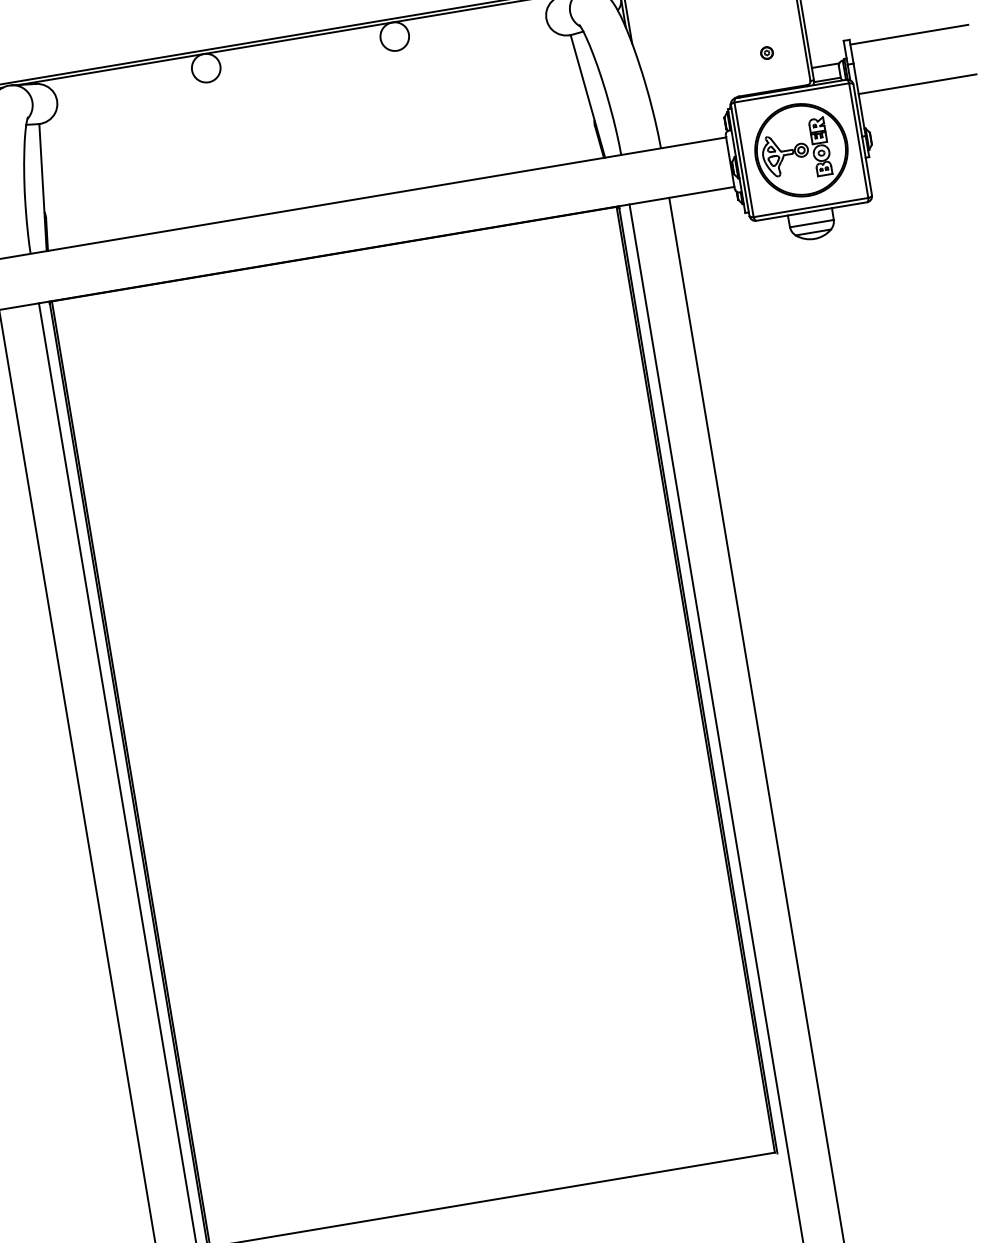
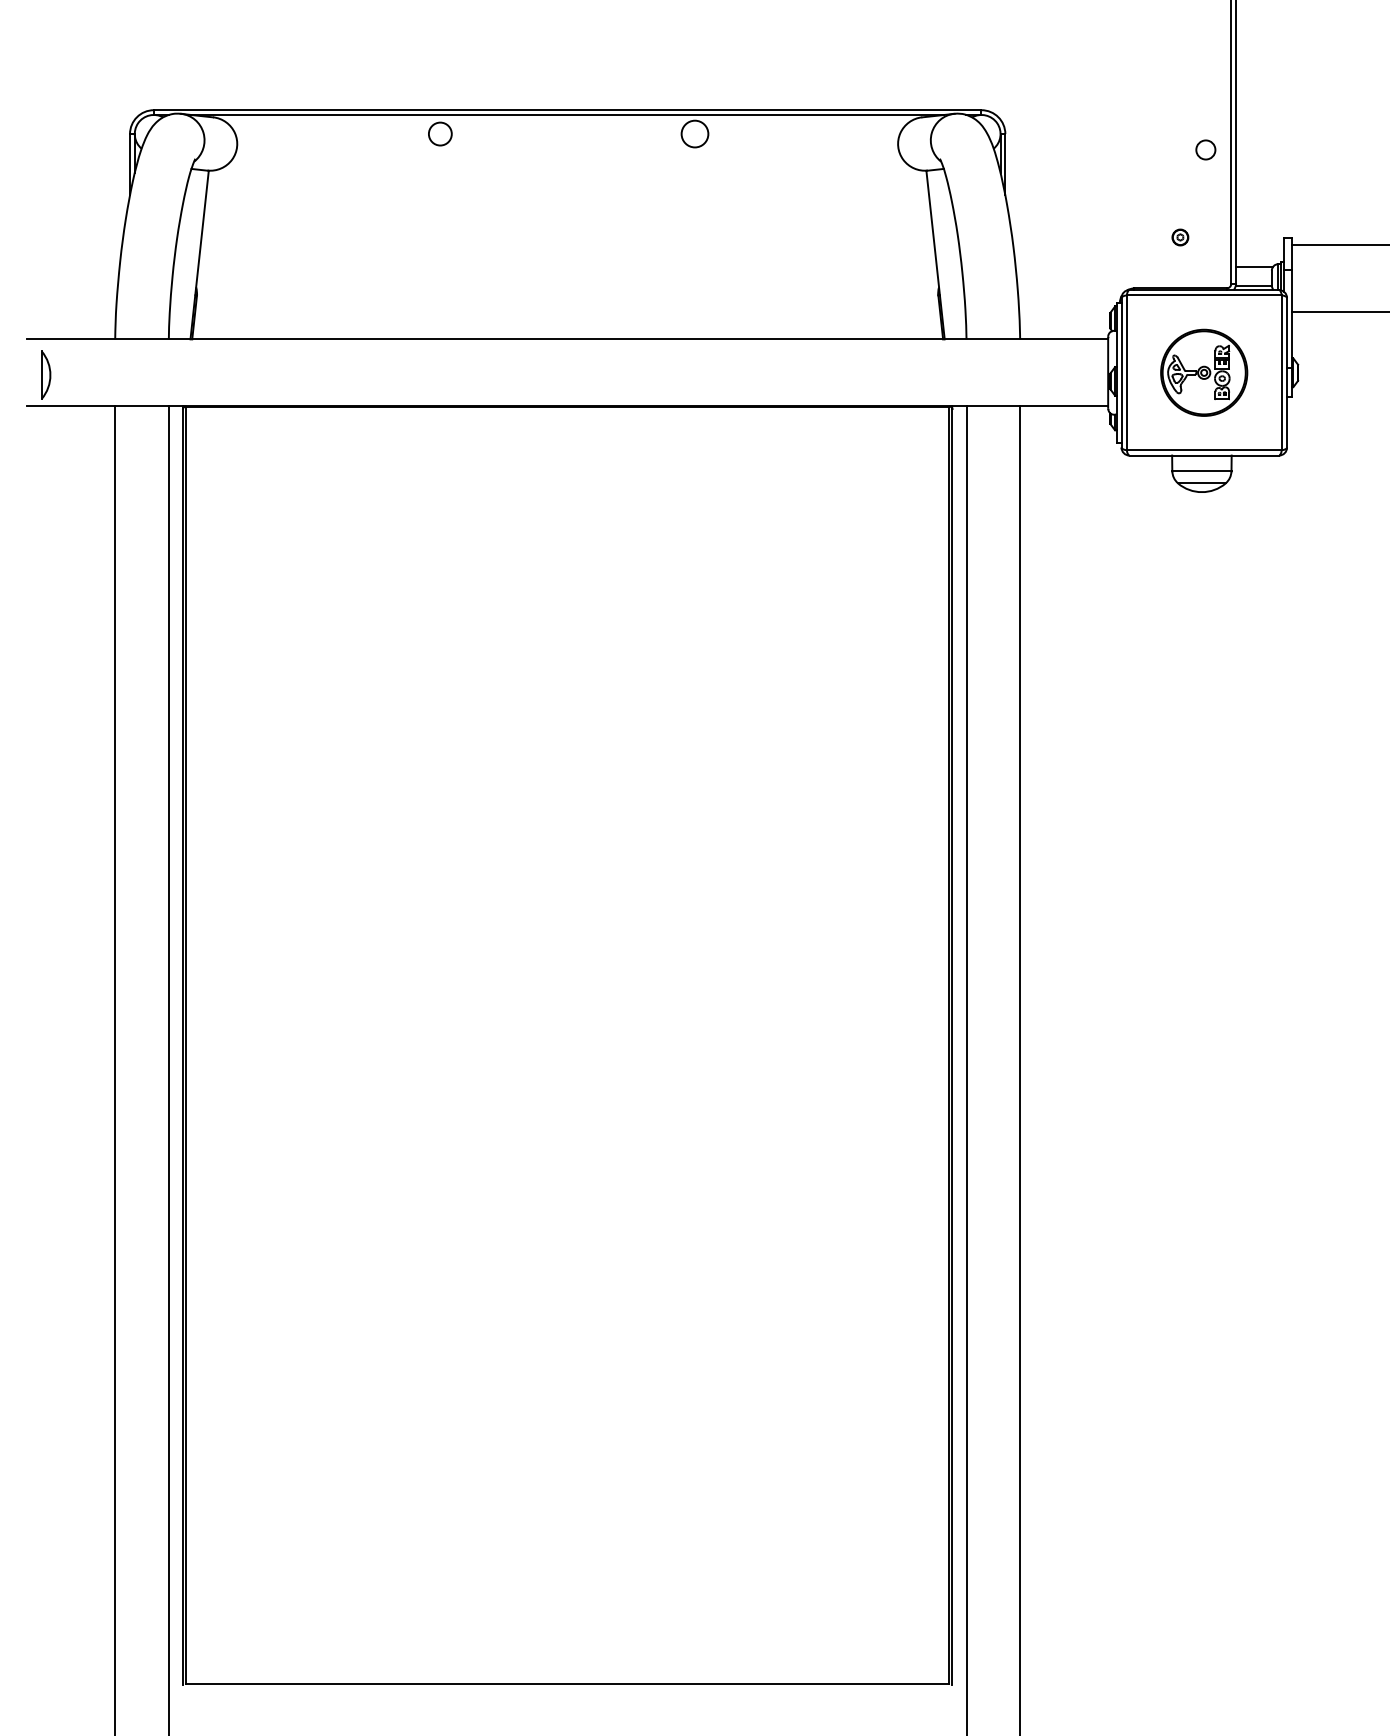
circle: (394, 36) -> (694, 133), size x0.7
circle: (206, 67) -> (440, 133), size x0.6
part: (800, 150) -> (1203, 372), size x0.7

